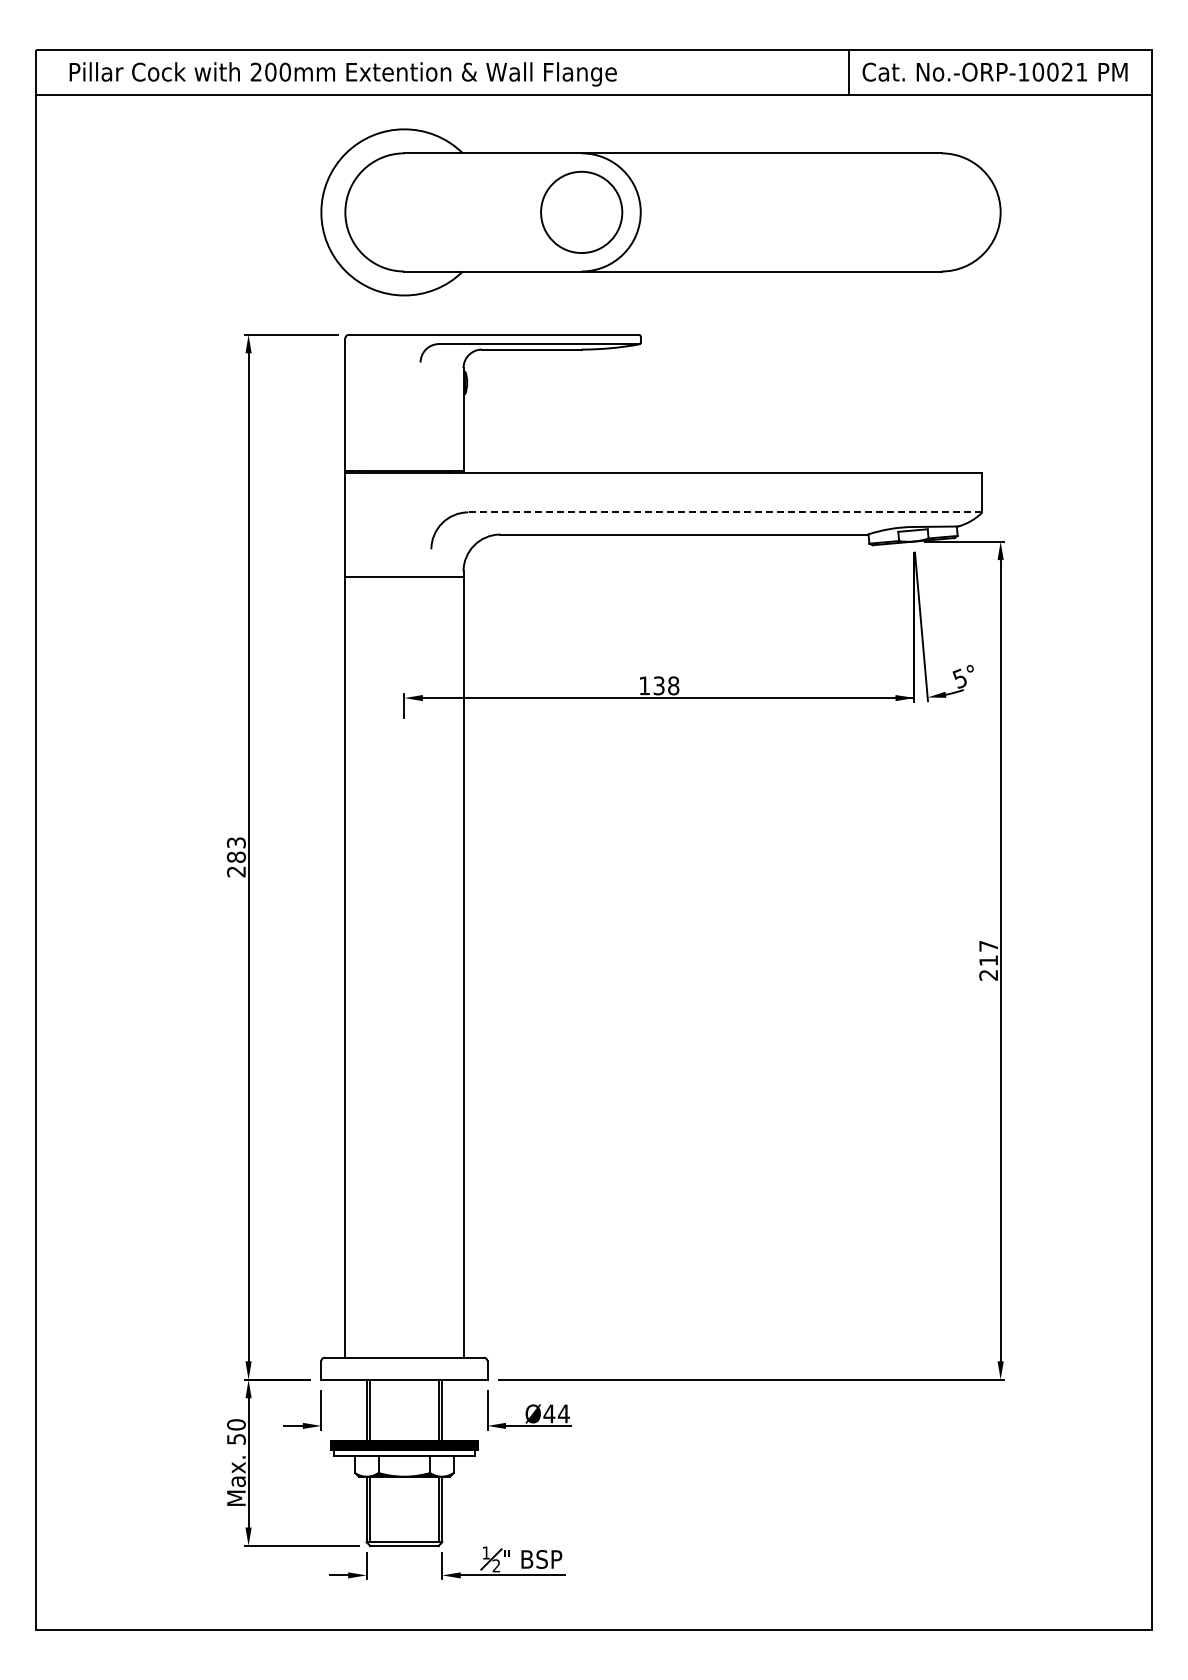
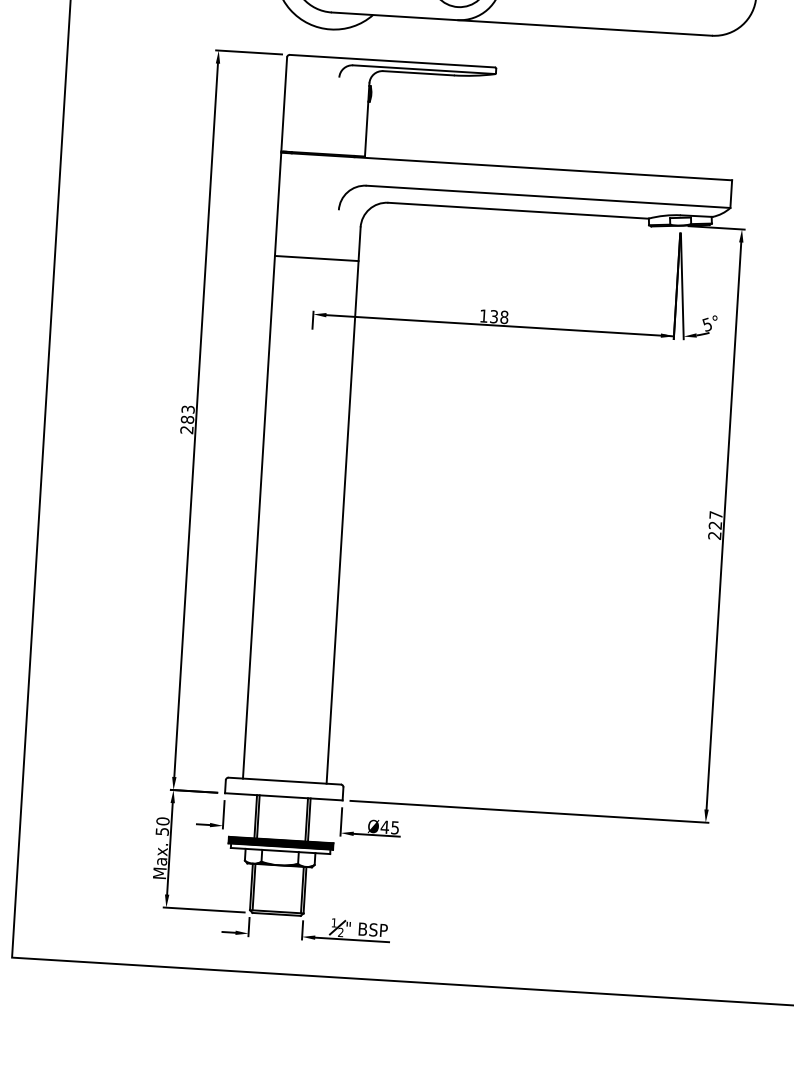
line: (724, 512) -> (547, 196), dashed -> solid
line: (404, 577) -> (316, 258), moved
text: (988, 960) -> (715, 525), 217 -> 227
text: (563, 1413) -> (394, 827), Ø44 -> Ø45

